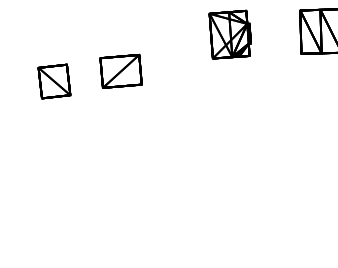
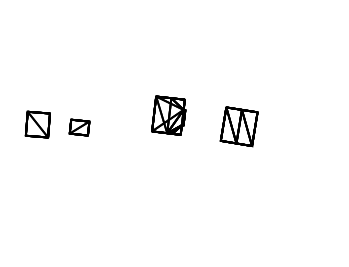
part: (120, 71) -> (79, 127), size x0.6
part: (53, 81) -> (37, 124), moved

